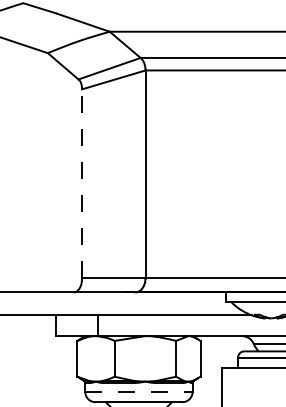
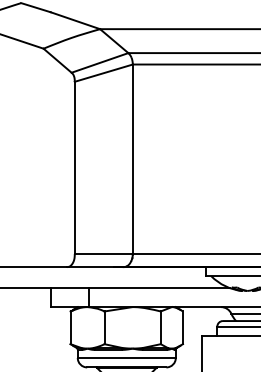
line: (81, 183) -> (74, 167), dashed -> solid
line: (139, 392) -> (127, 358), dashed -> solid

